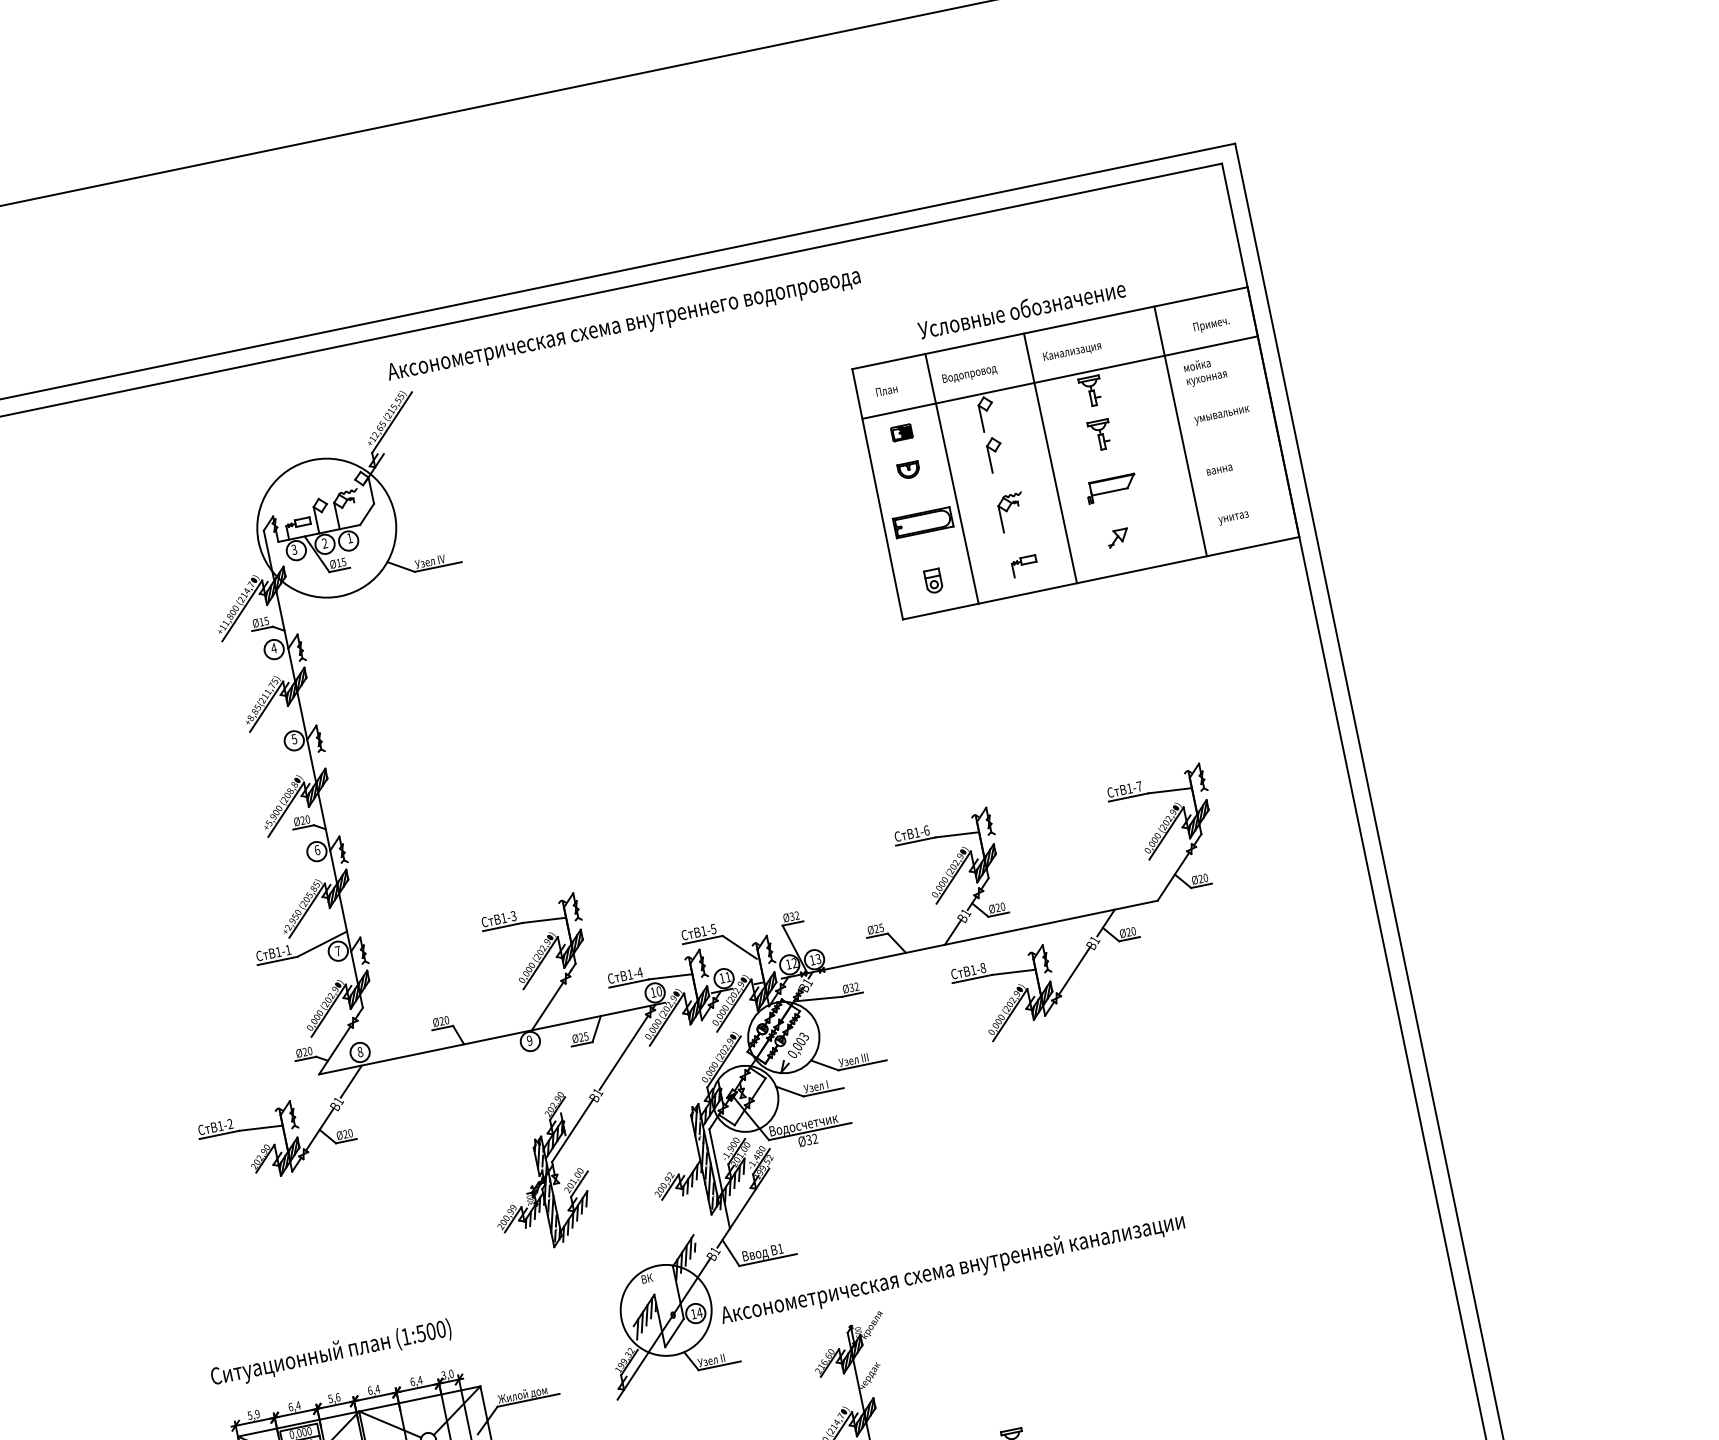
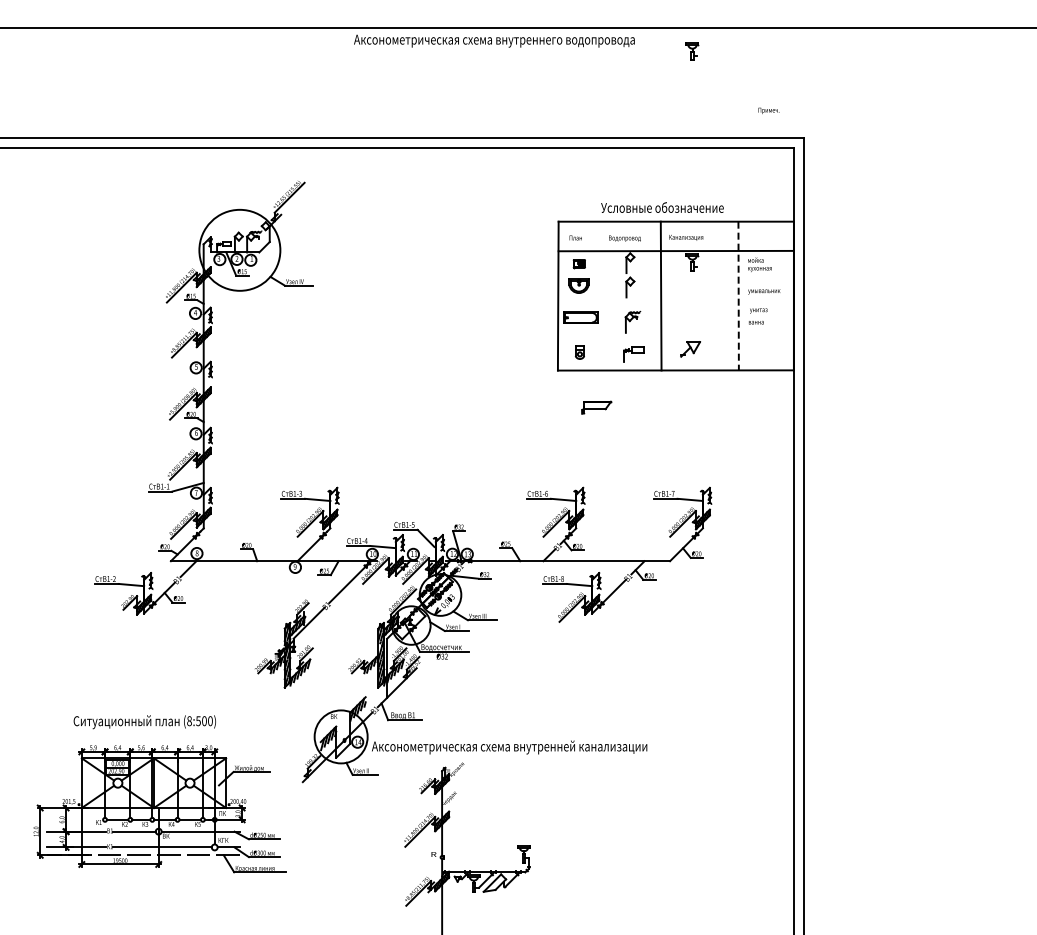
text: (623, 324) -> (494, 40), moved
text: (1210, 324) -> (768, 110), moved
line: (1180, 432) -> (738, 296), solid -> dashed
part: (1100, 434) -> (692, 51), moved
part: (908, 471) -> (578, 286), size x1.6
line: (951, 477) -> (602, 295), removed
part: (1111, 488) -> (596, 407), moved
text: (1233, 517) -> (758, 310), moved
part: (1118, 537) -> (690, 349), size x1.6
part: (1024, 566) -> (633, 354), size x1.4
text: (406, 1337) -> (189, 721), (1:500) -> (8:500)

